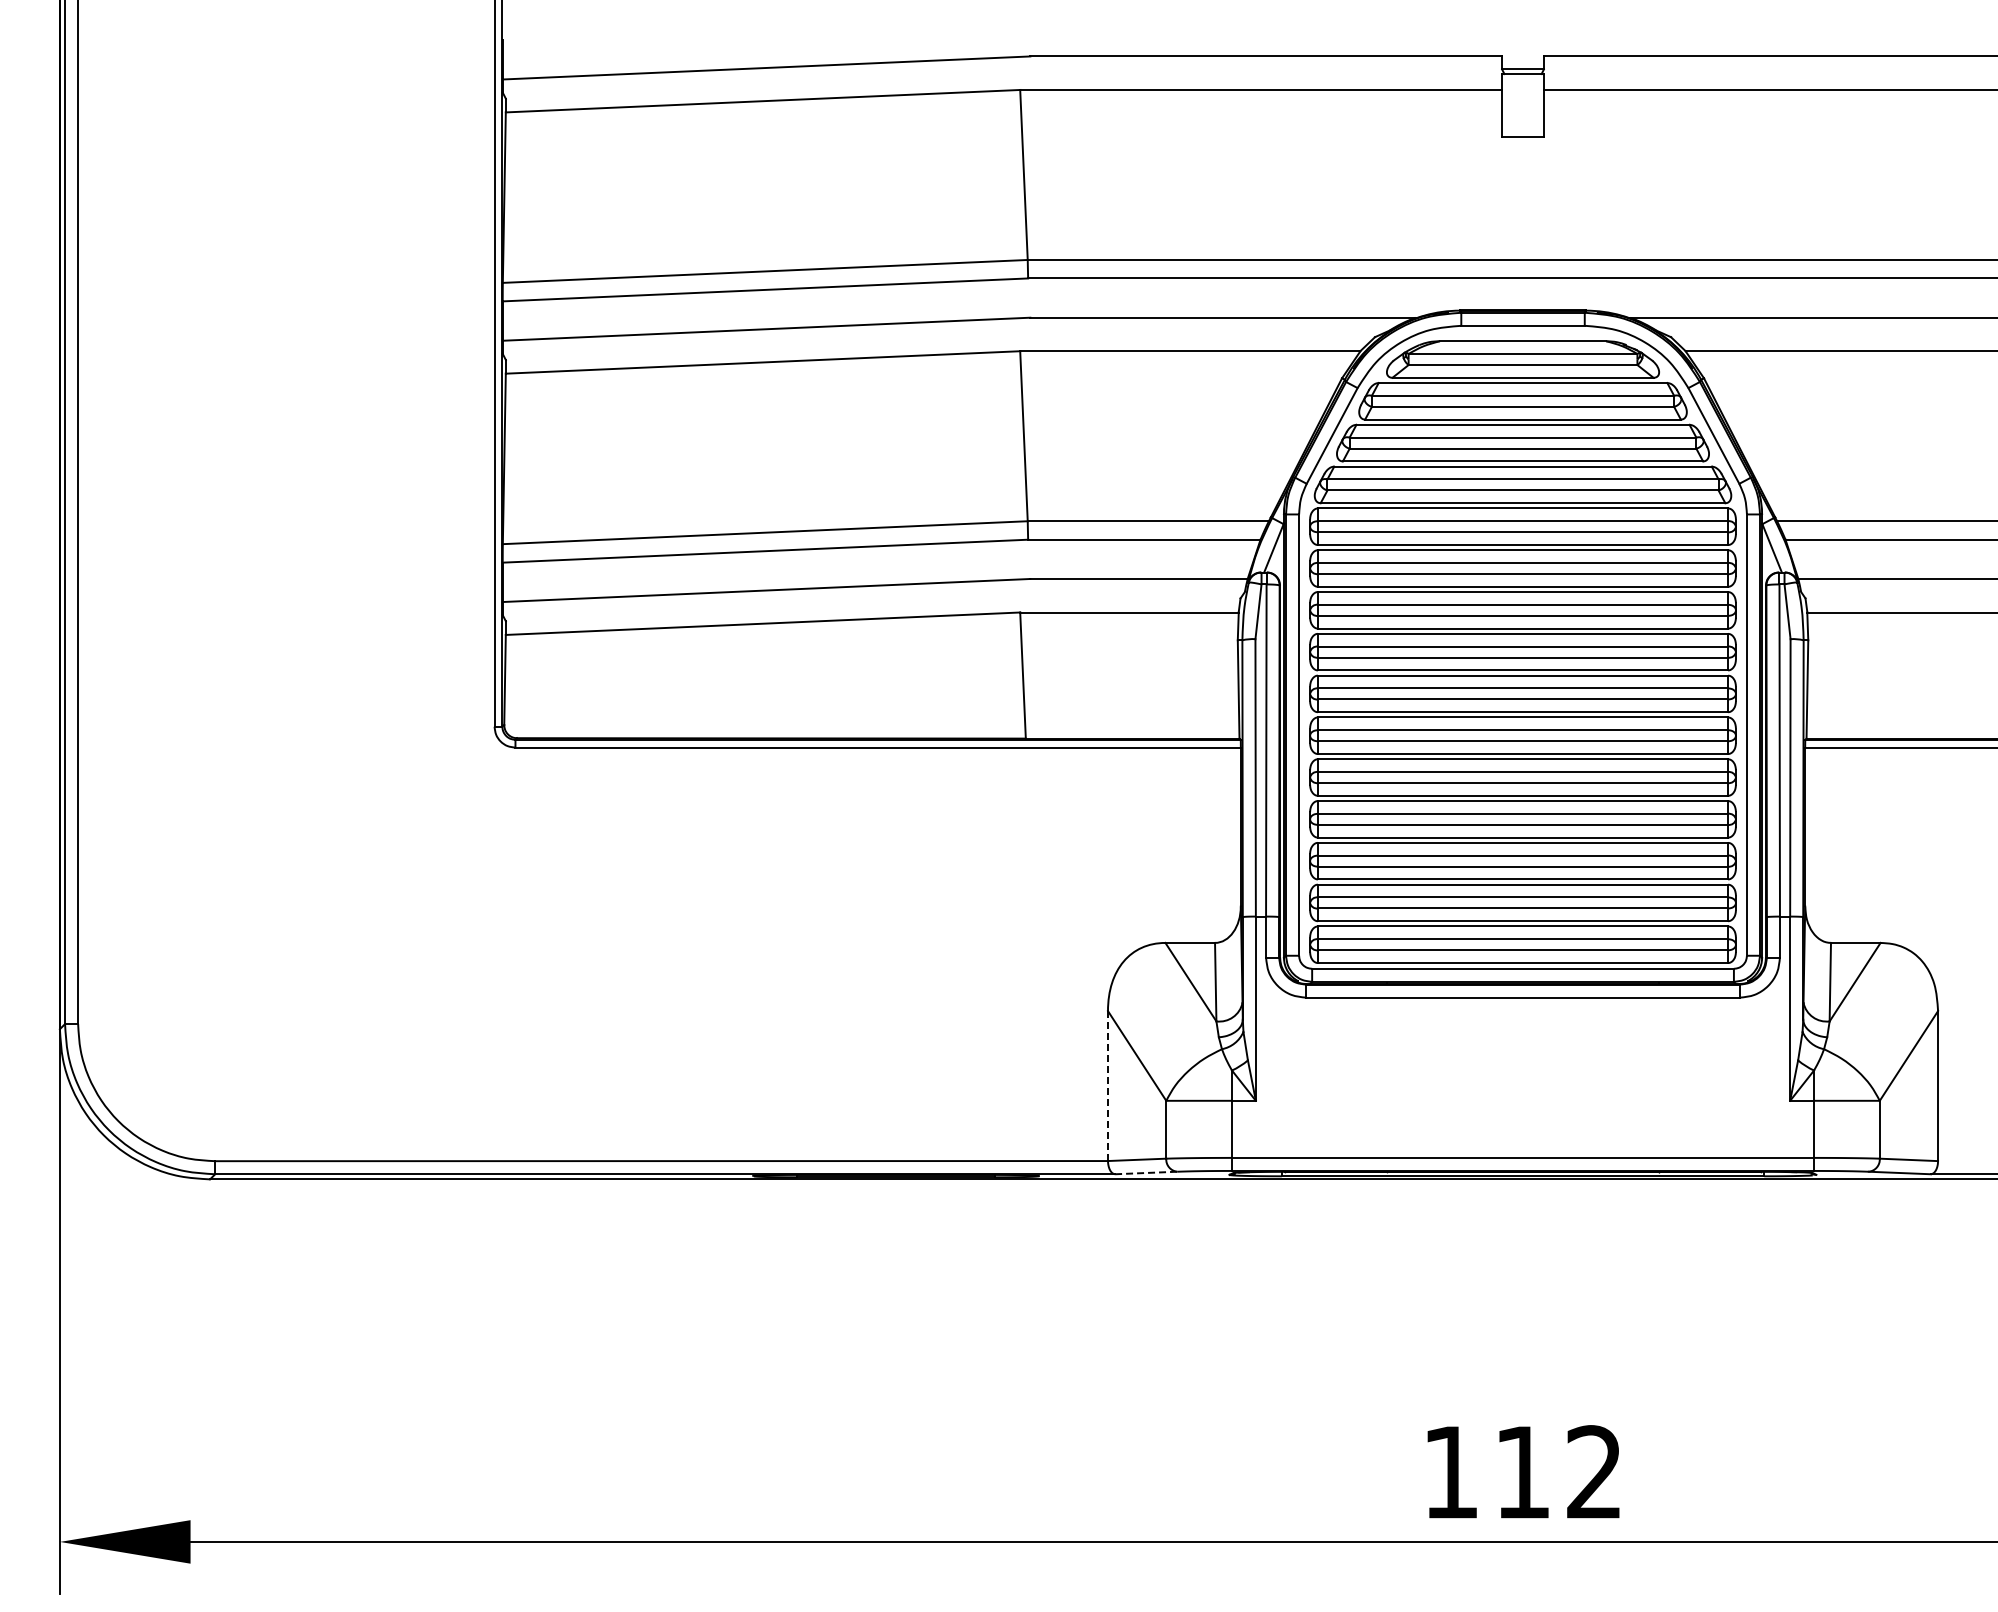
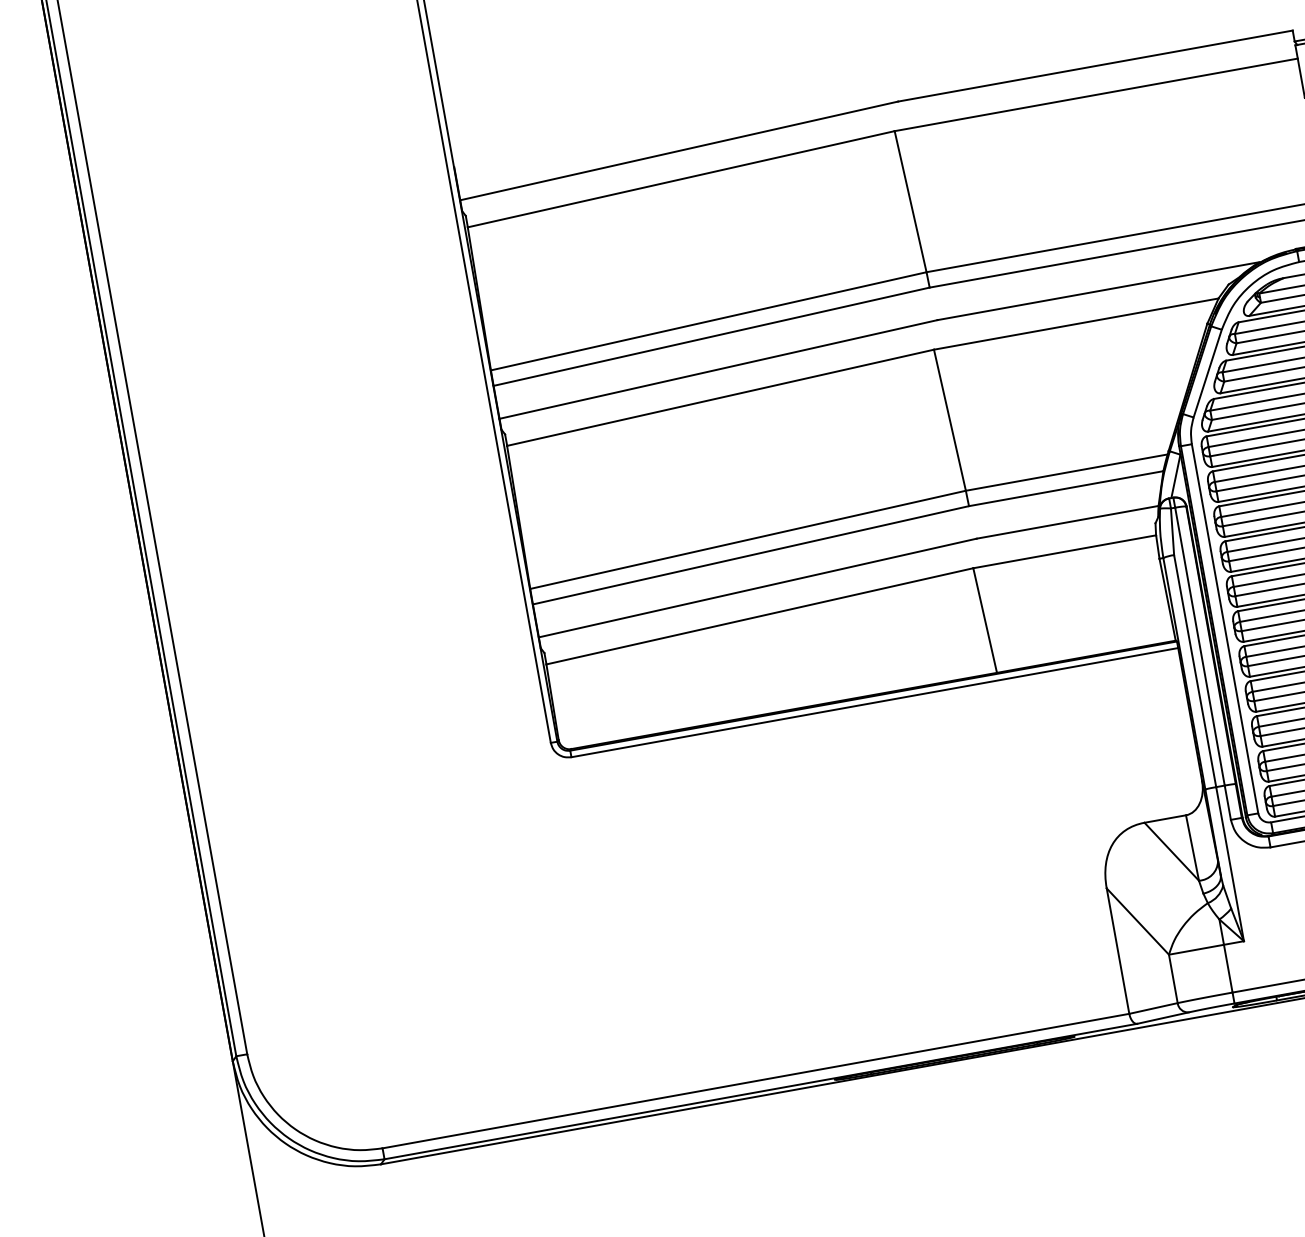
line: (1108, 1086) -> (1118, 951), dashed -> solid
line: (1146, 1172) -> (1163, 1017), dashed -> solid

